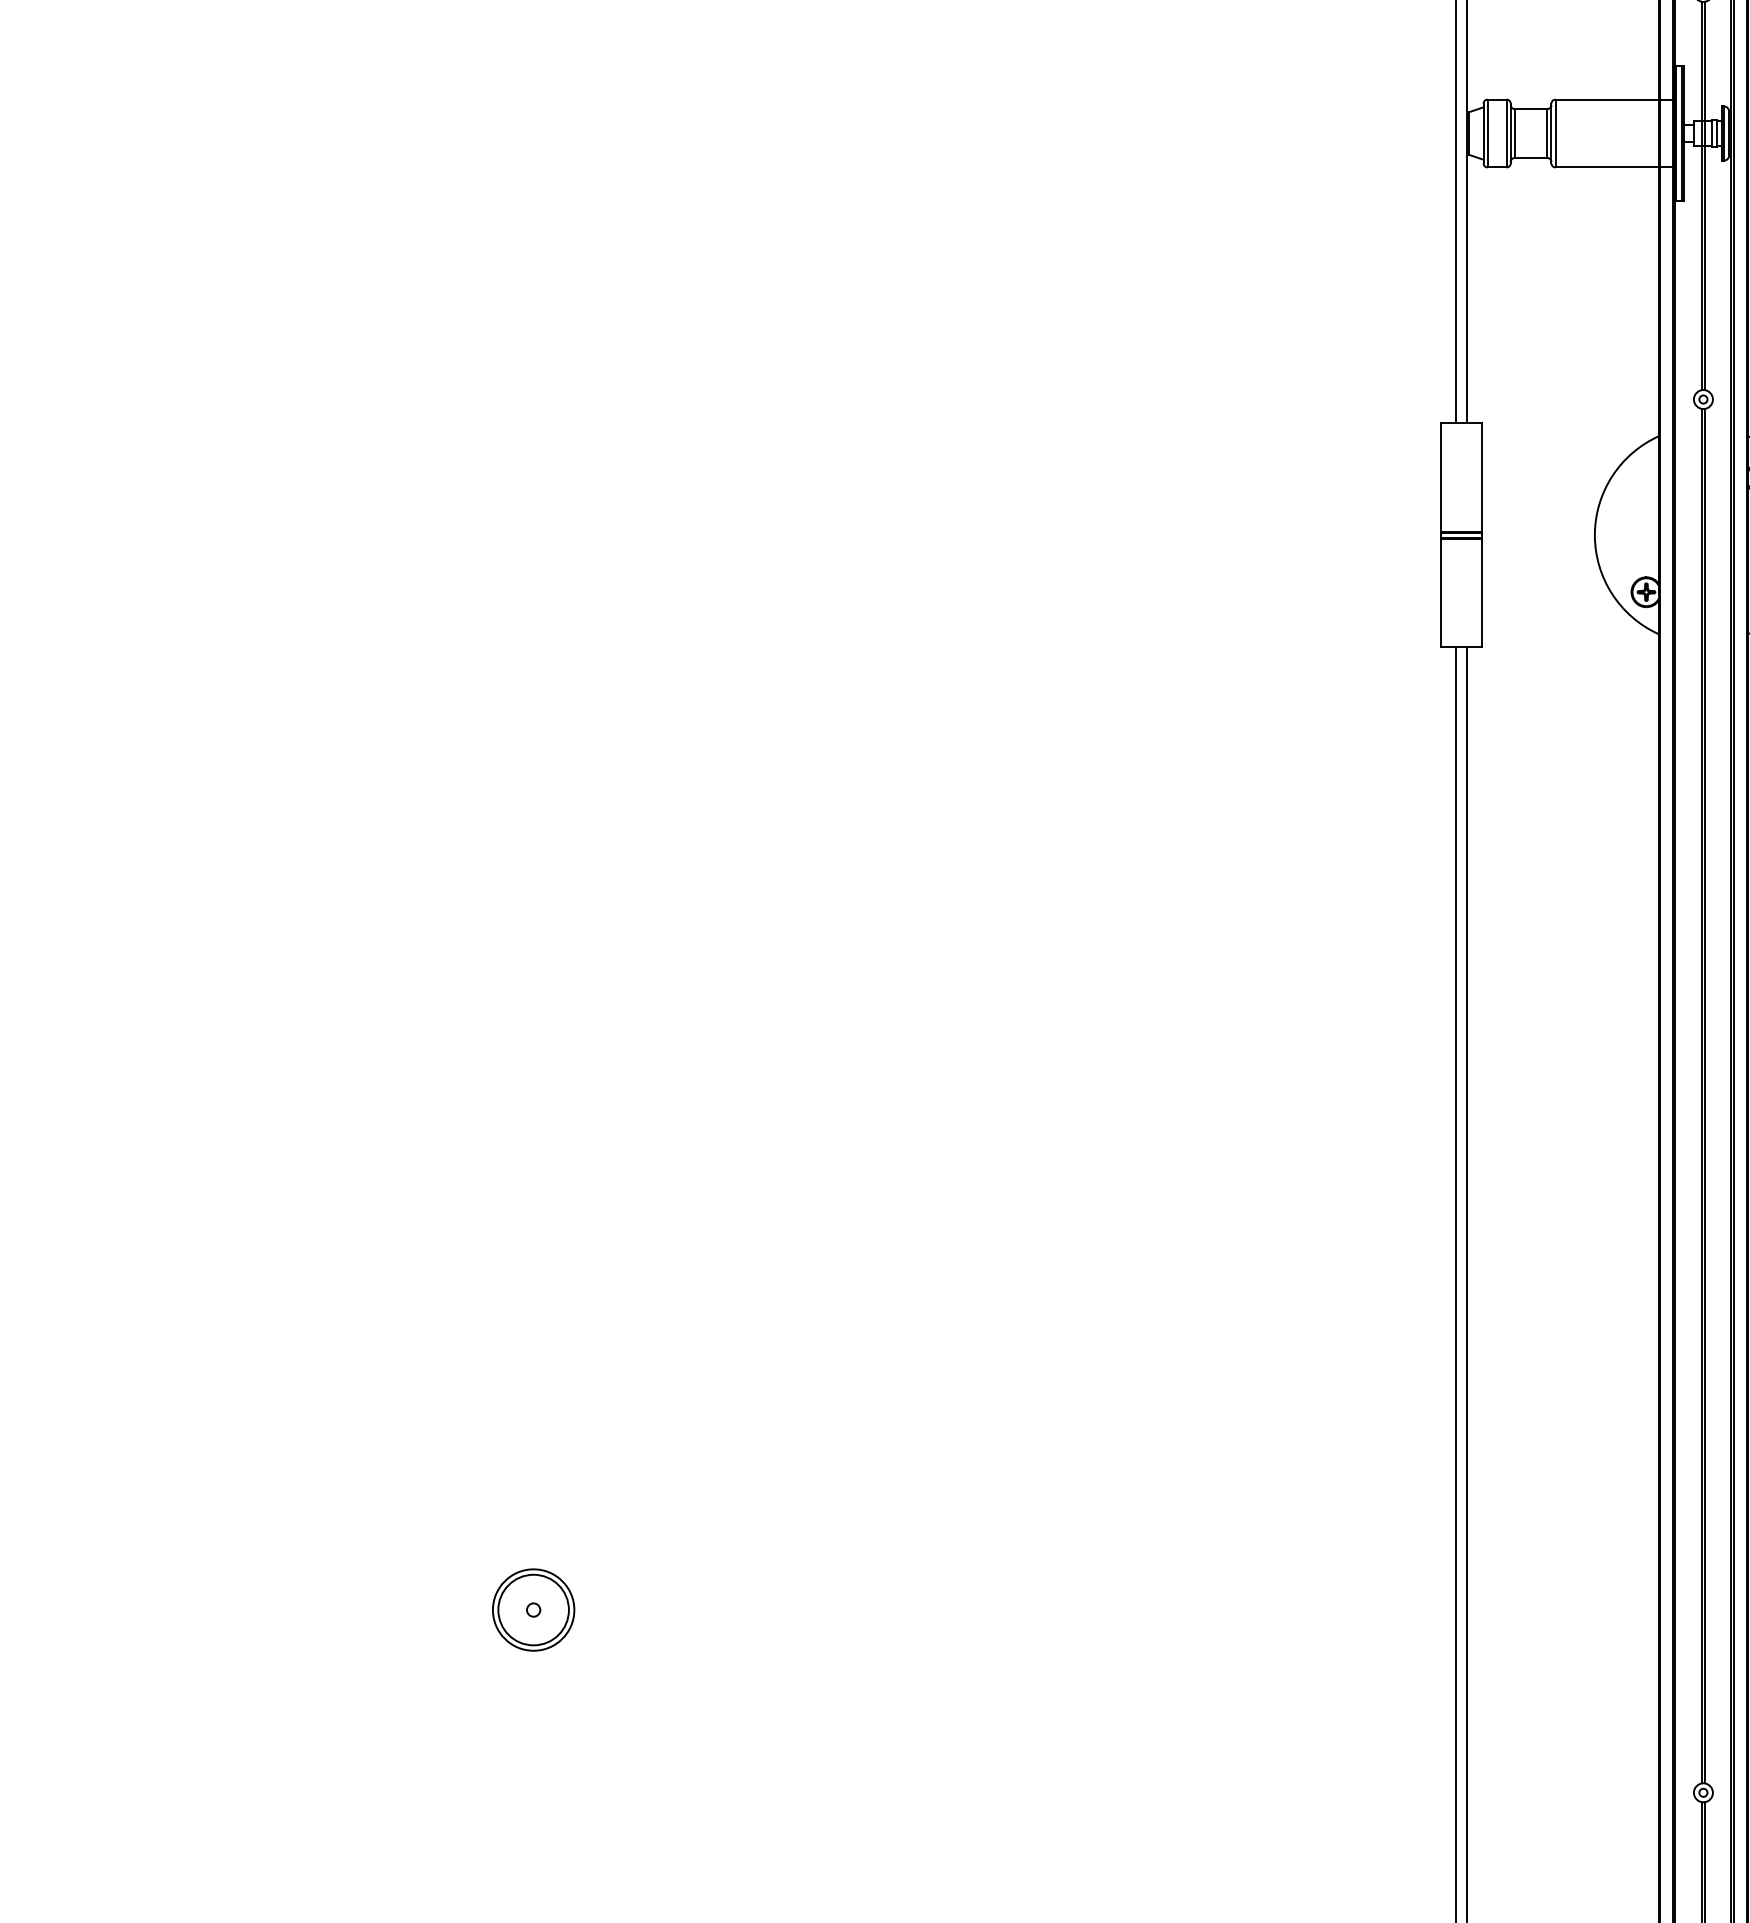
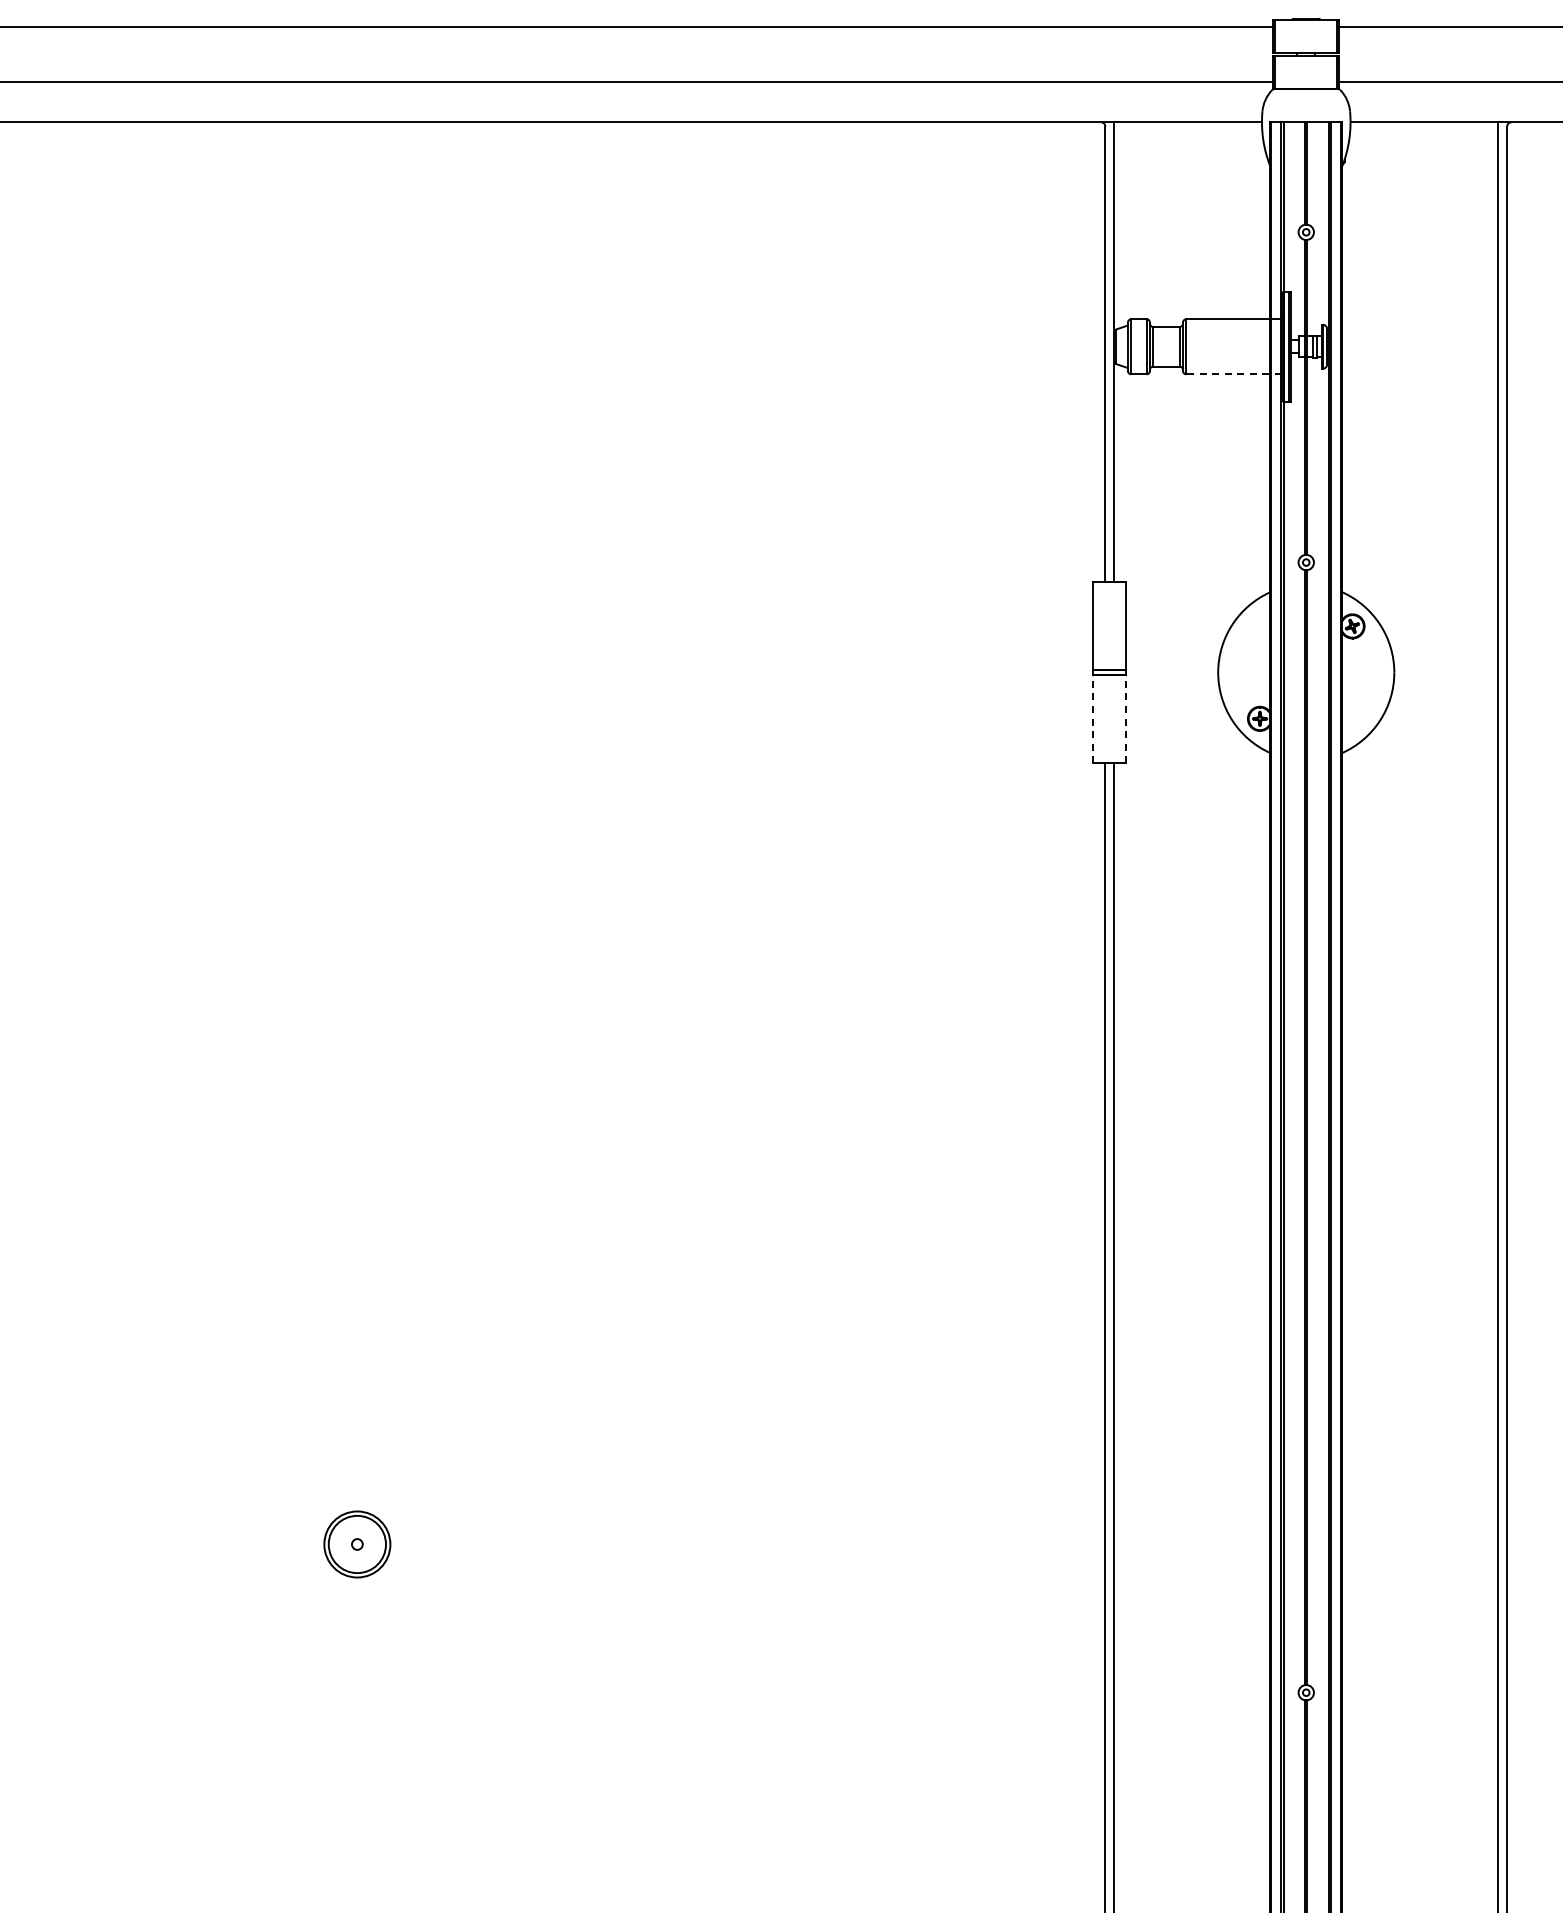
line: (1614, 167) -> (1234, 374), solid -> dashed
line: (1441, 591) -> (1093, 718), solid -> dashed
line: (1481, 591) -> (1126, 718), solid -> dashed

